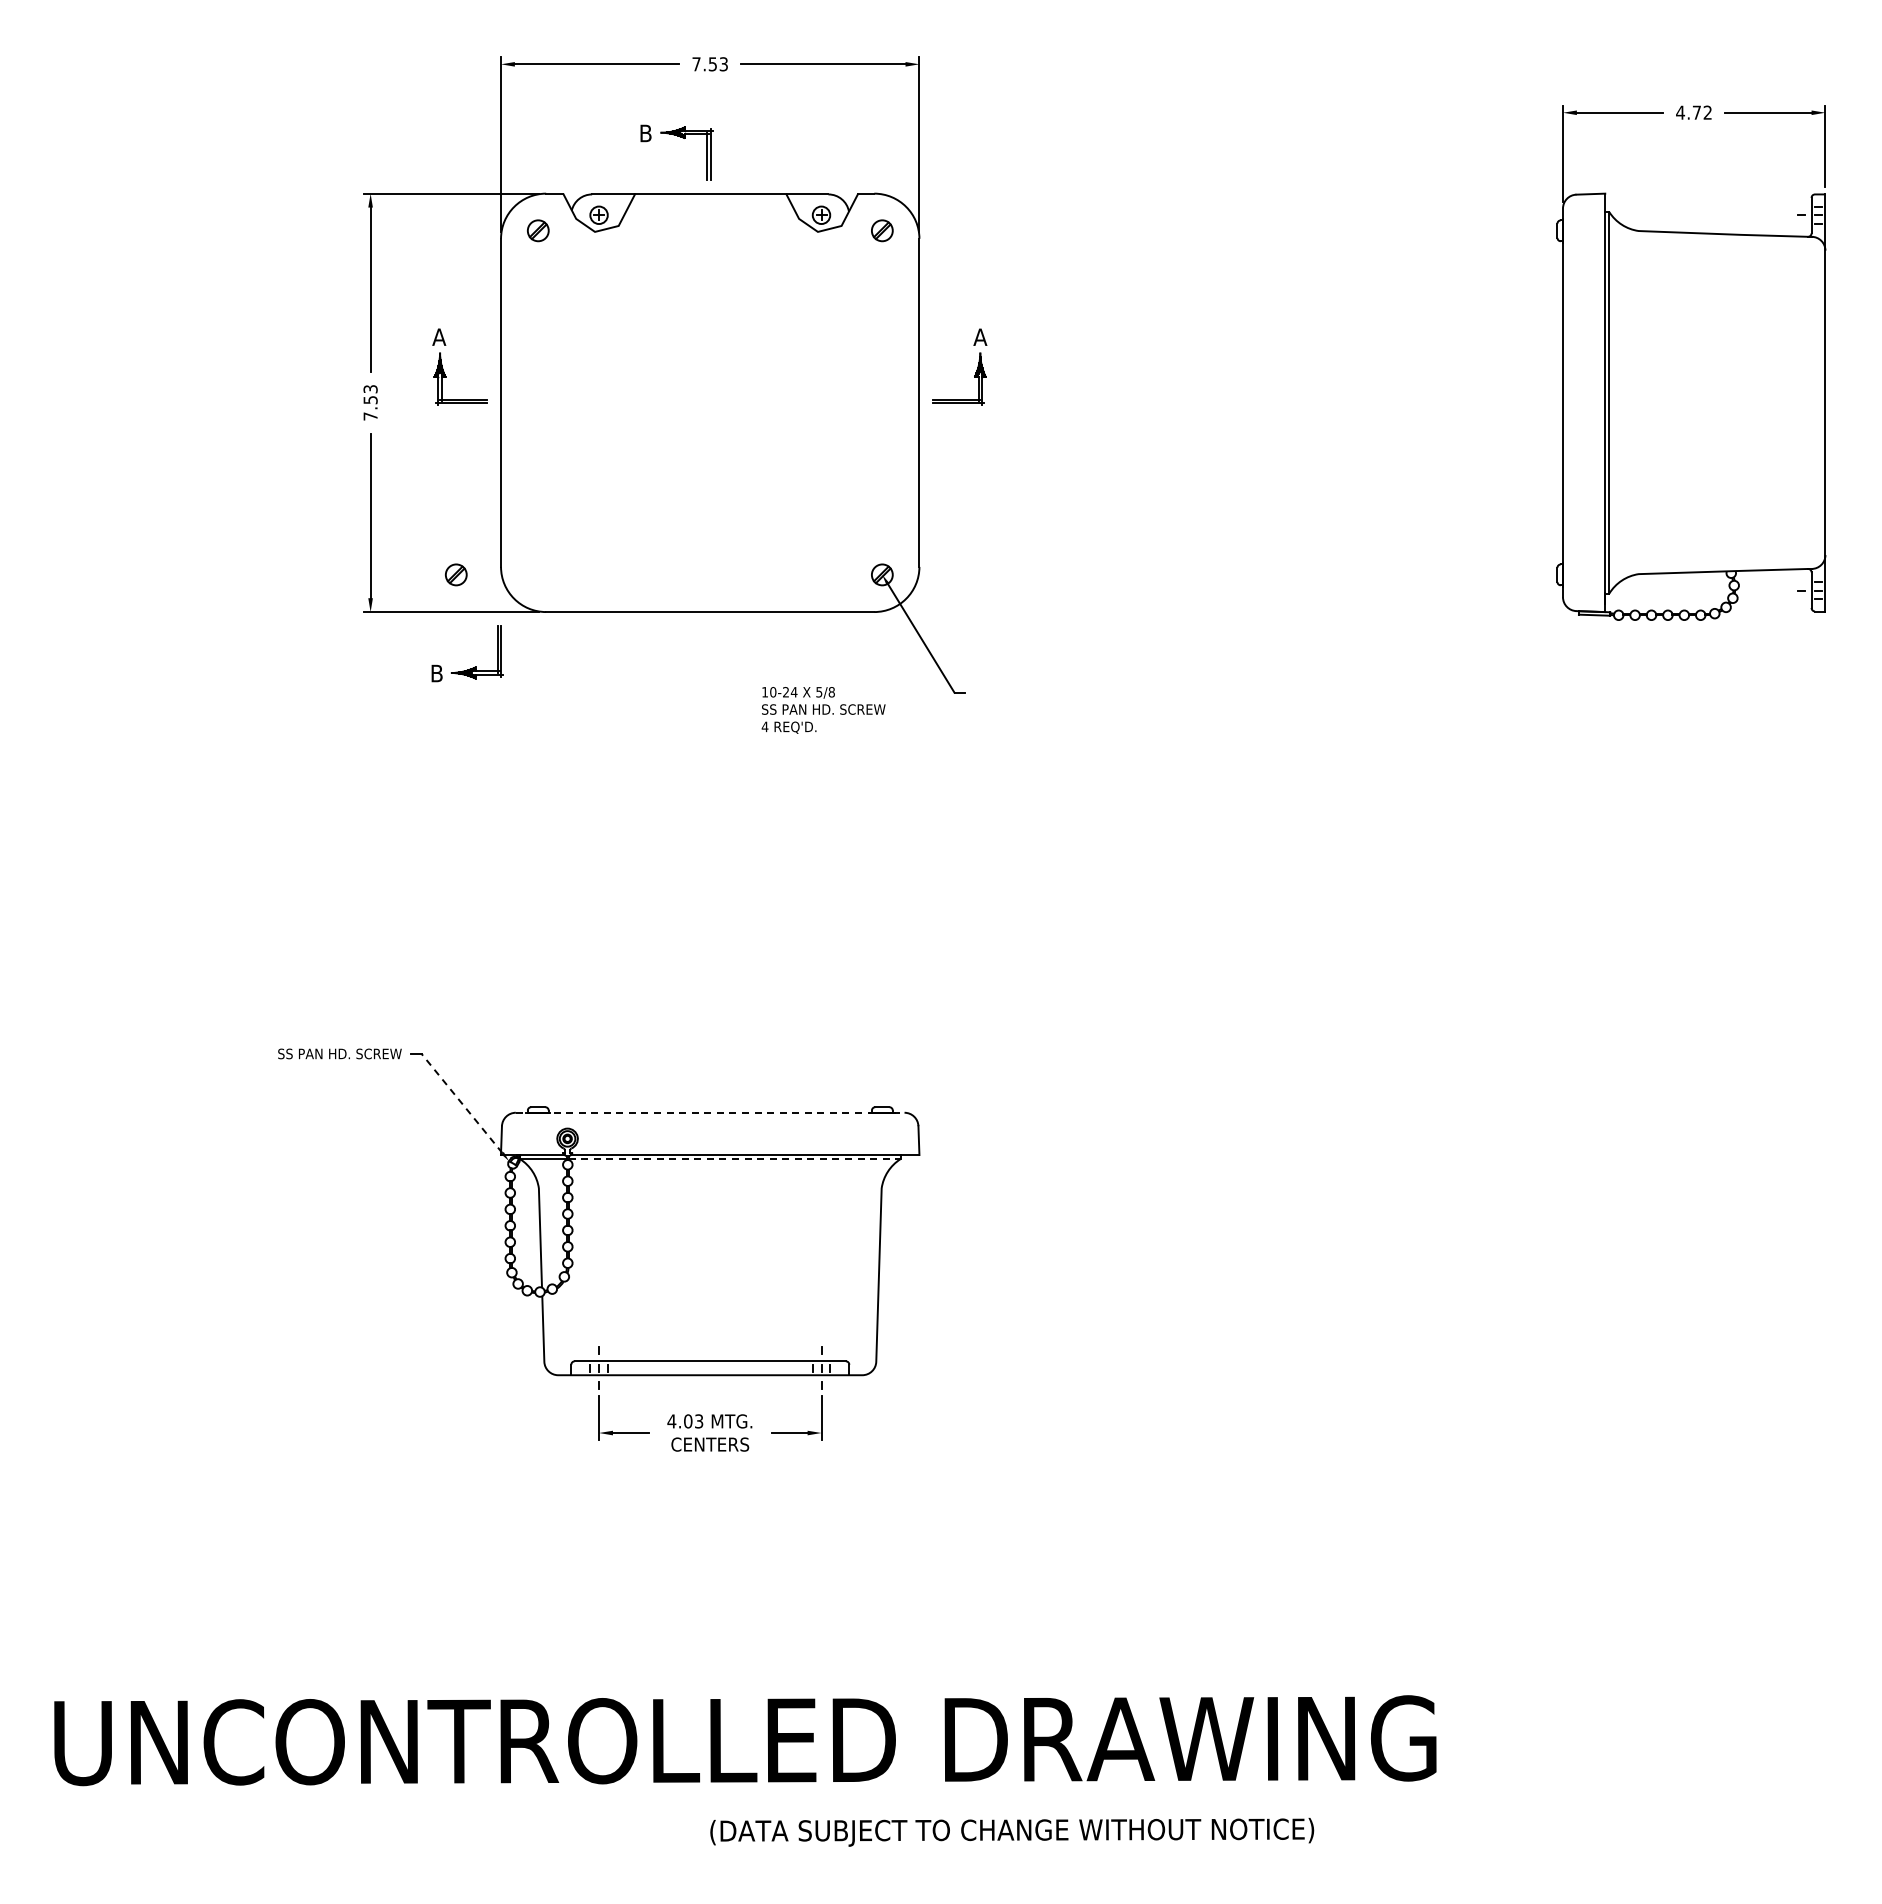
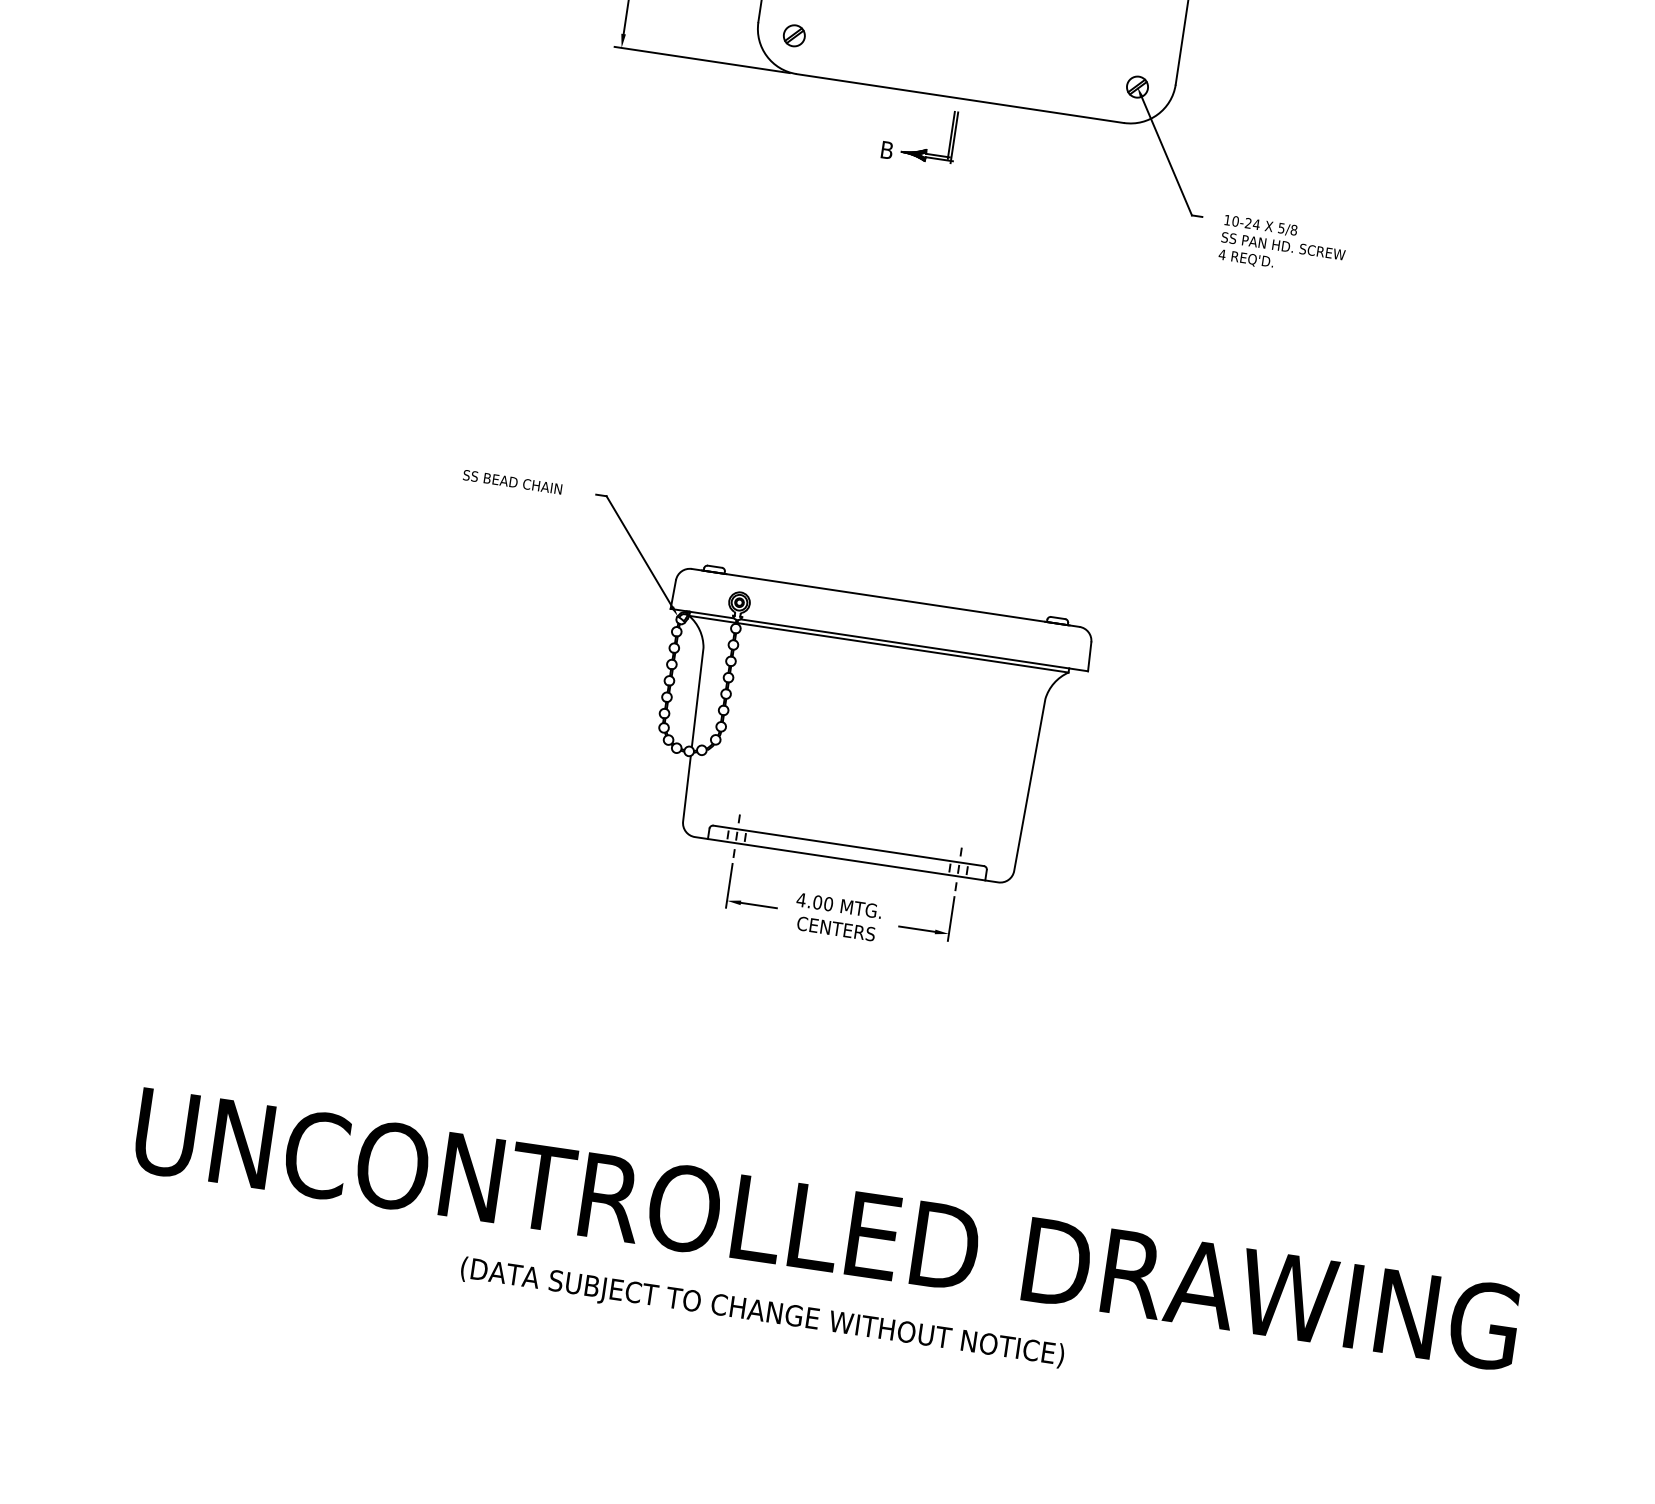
part: (456, 574) -> (794, 35), moved
part: (474, 666) -> (925, 148), moved
text: (823, 710) -> (1283, 247), moved
text: (350, 1053) -> (535, 485), SS PAN HD. SCREW -> SS BEAD CHAIN
line: (462, 1103) -> (639, 551), dashed -> solid
line: (710, 1112) -> (885, 597), dashed -> solid
line: (734, 1159) -> (902, 648), dashed -> solid
text: (698, 1421) -> (827, 904), 4.03 -> 4.00
text: (1012, 1831) -> (762, 1312), moved

